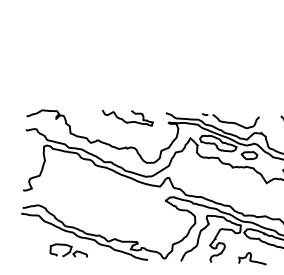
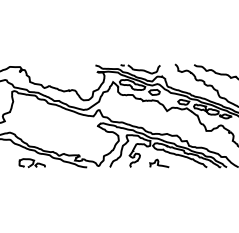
curve: (126, 120) -> (68, 71), removed

